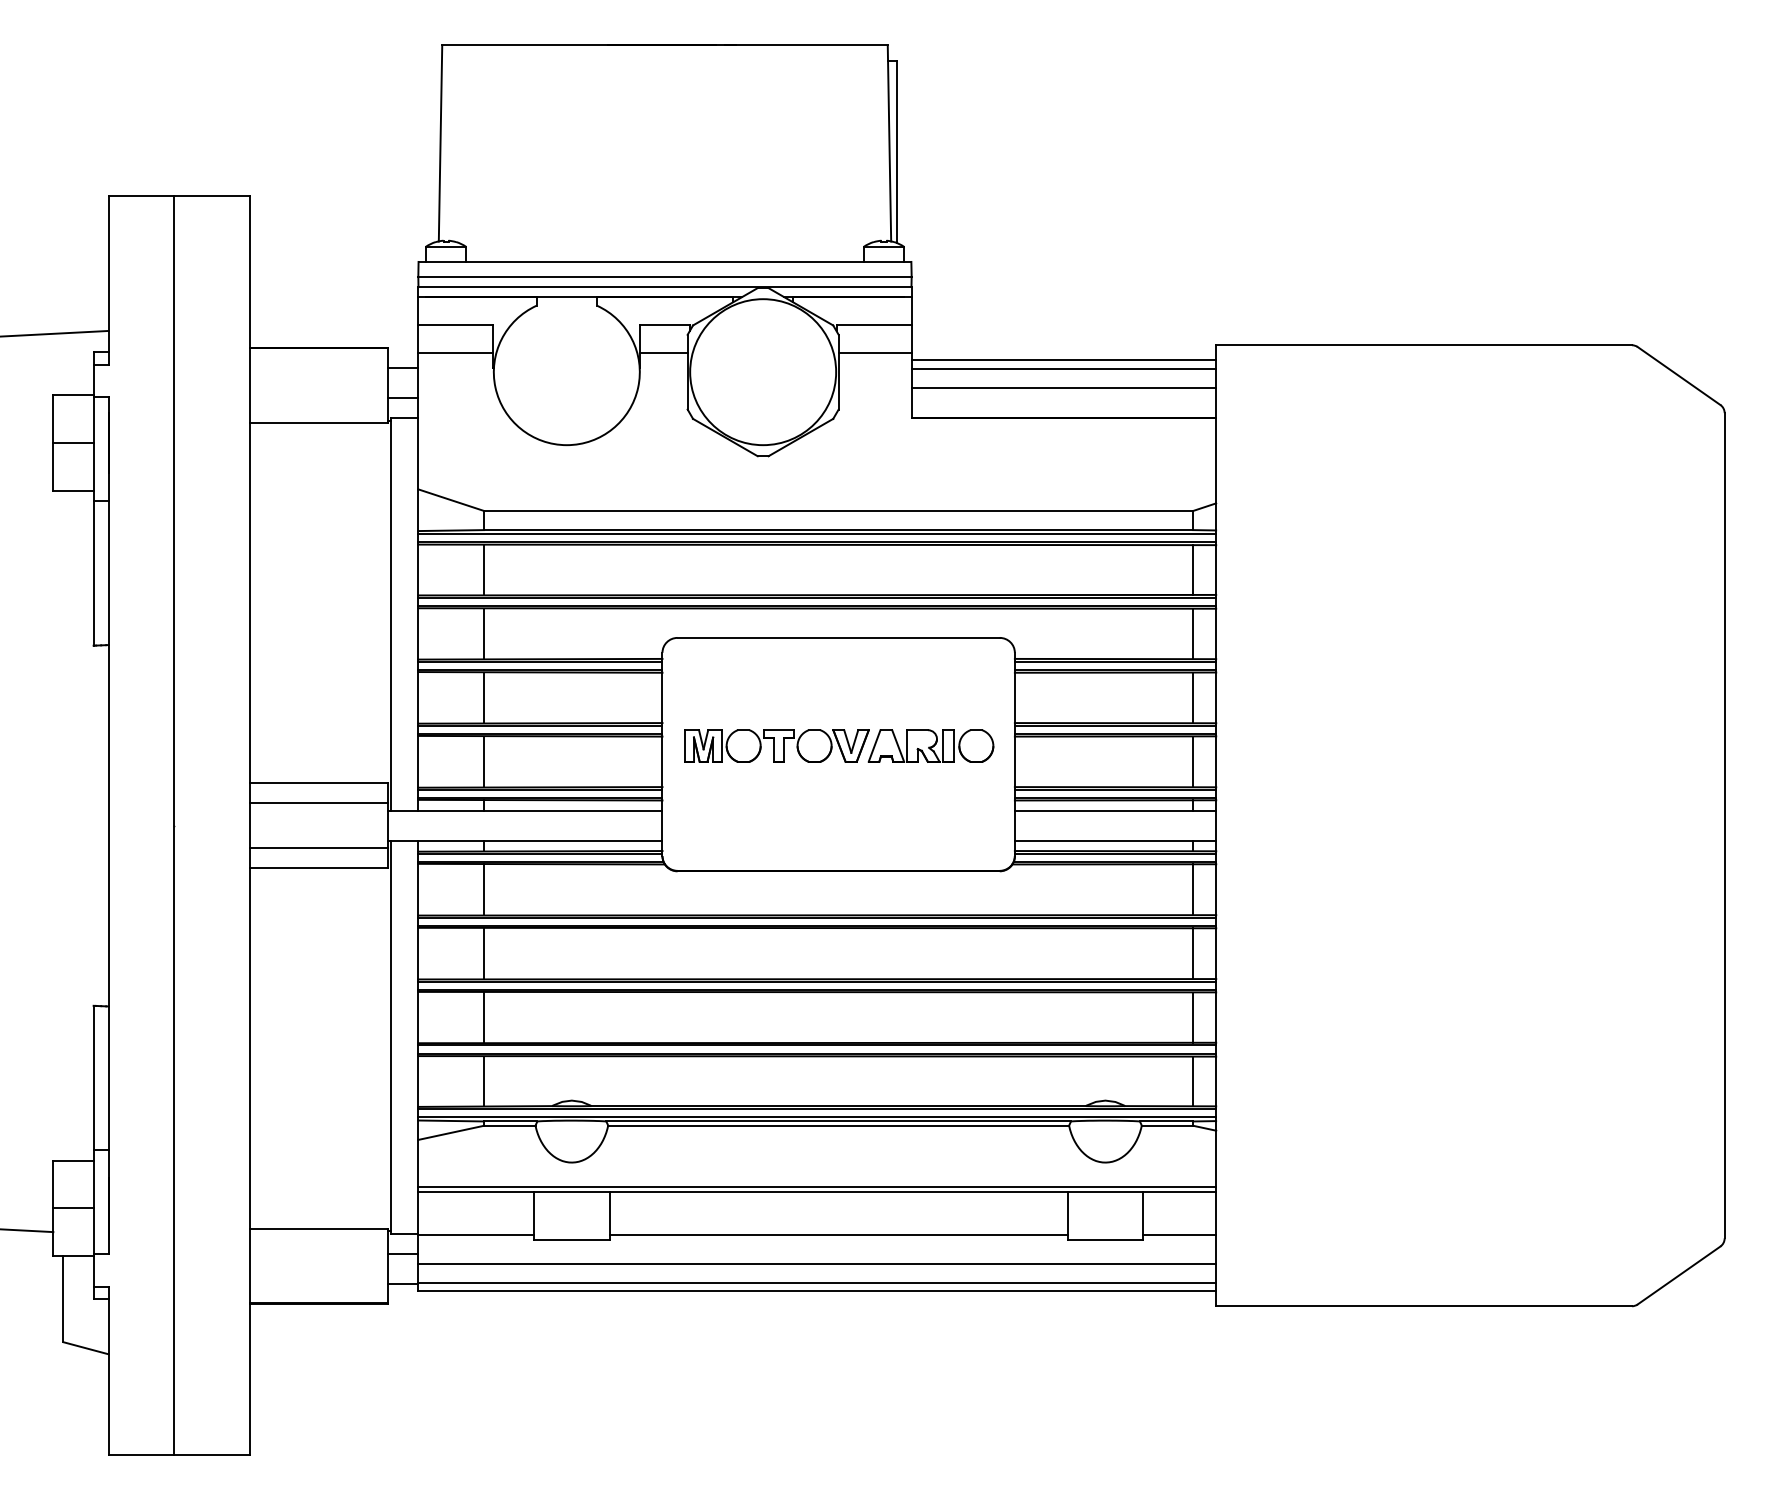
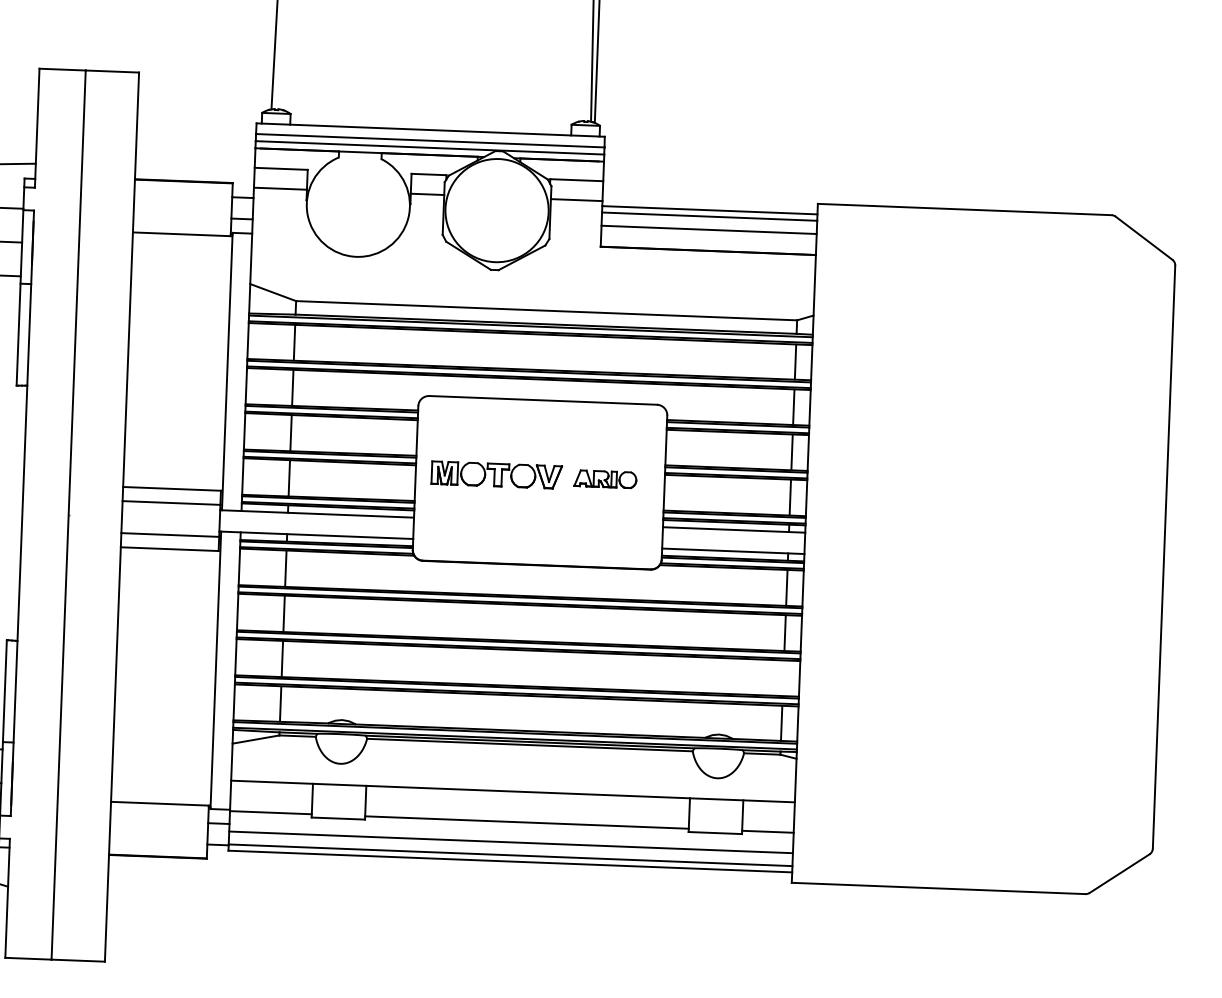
part: (930, 745) -> (605, 478), size x0.7
line: (1193, 1017) -> (783, 678), removed
line: (817, 1187) -> (513, 788), removed

